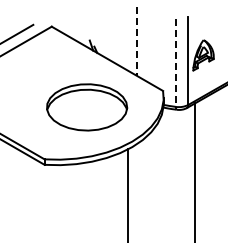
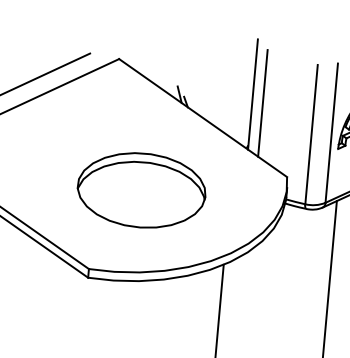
line: (137, 41) -> (253, 94), dashed -> solid
line: (143, 45) -> (262, 101), added
line: (175, 63) -> (310, 135), dashed -> solid
part: (87, 107) -> (142, 190), moved

